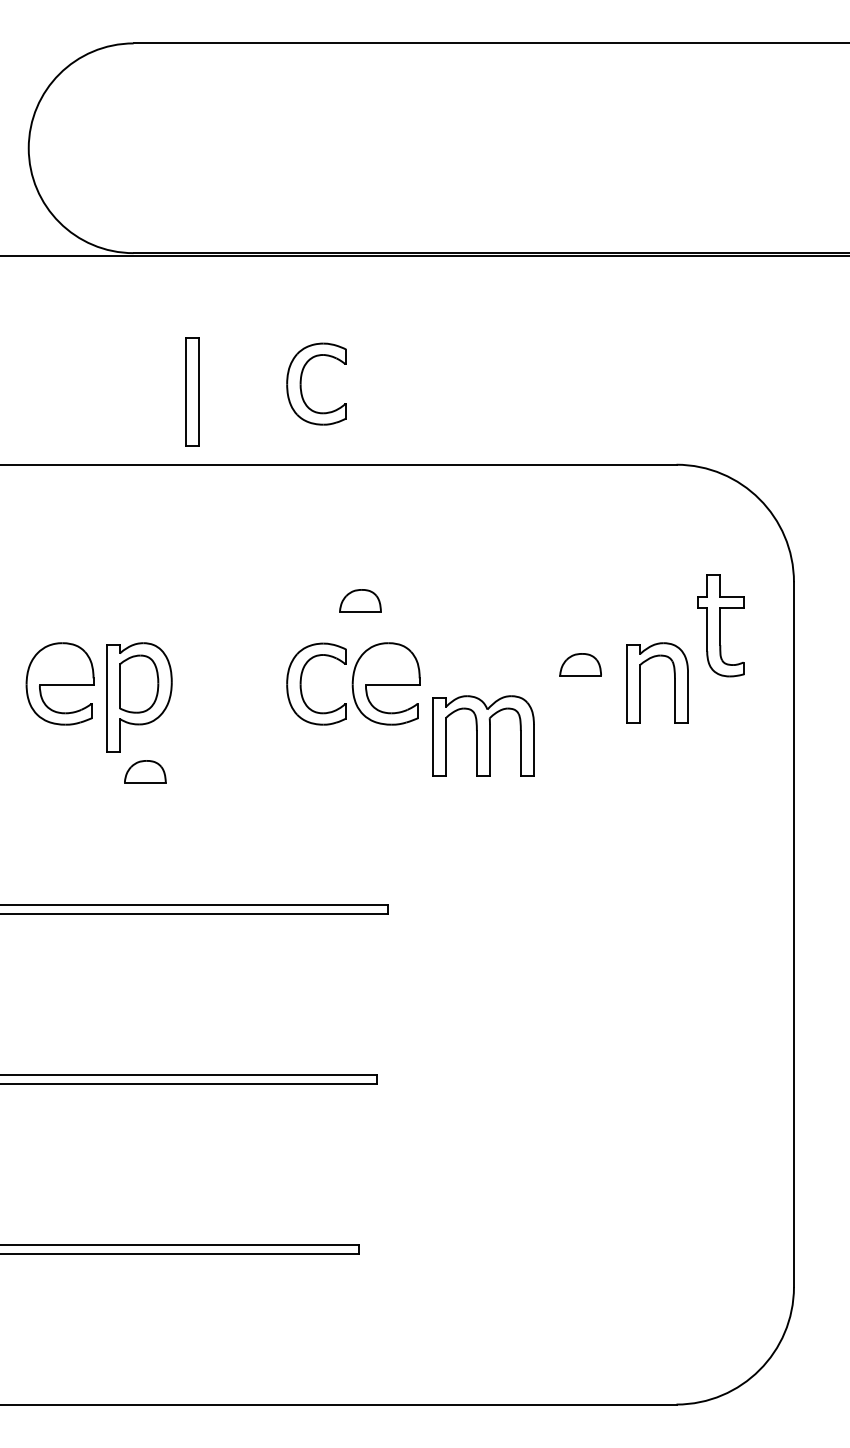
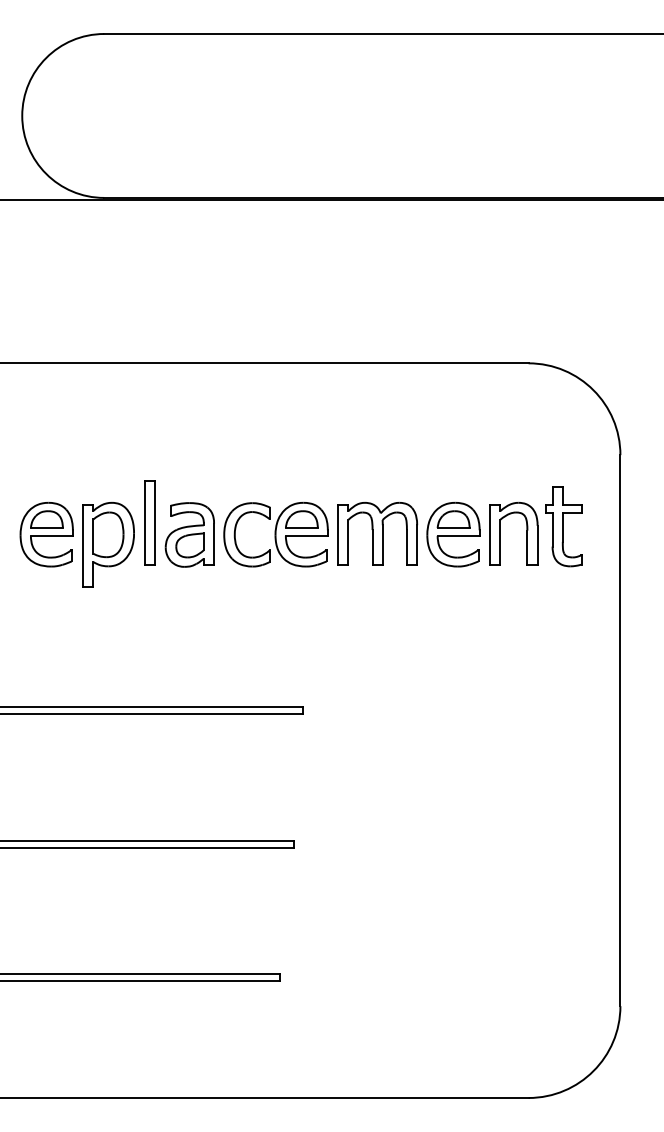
part: (301, 383) -> (235, 299), removed
part: (192, 391) -> (150, 522), moved
part: (360, 600) -> (301, 519), moved
part: (720, 625) -> (562, 526), moved
part: (243, 683) -> (190, 534), added
part: (580, 683) -> (453, 534), added
part: (483, 735) -> (377, 533), moved
part: (145, 771) -> (47, 519), moved

